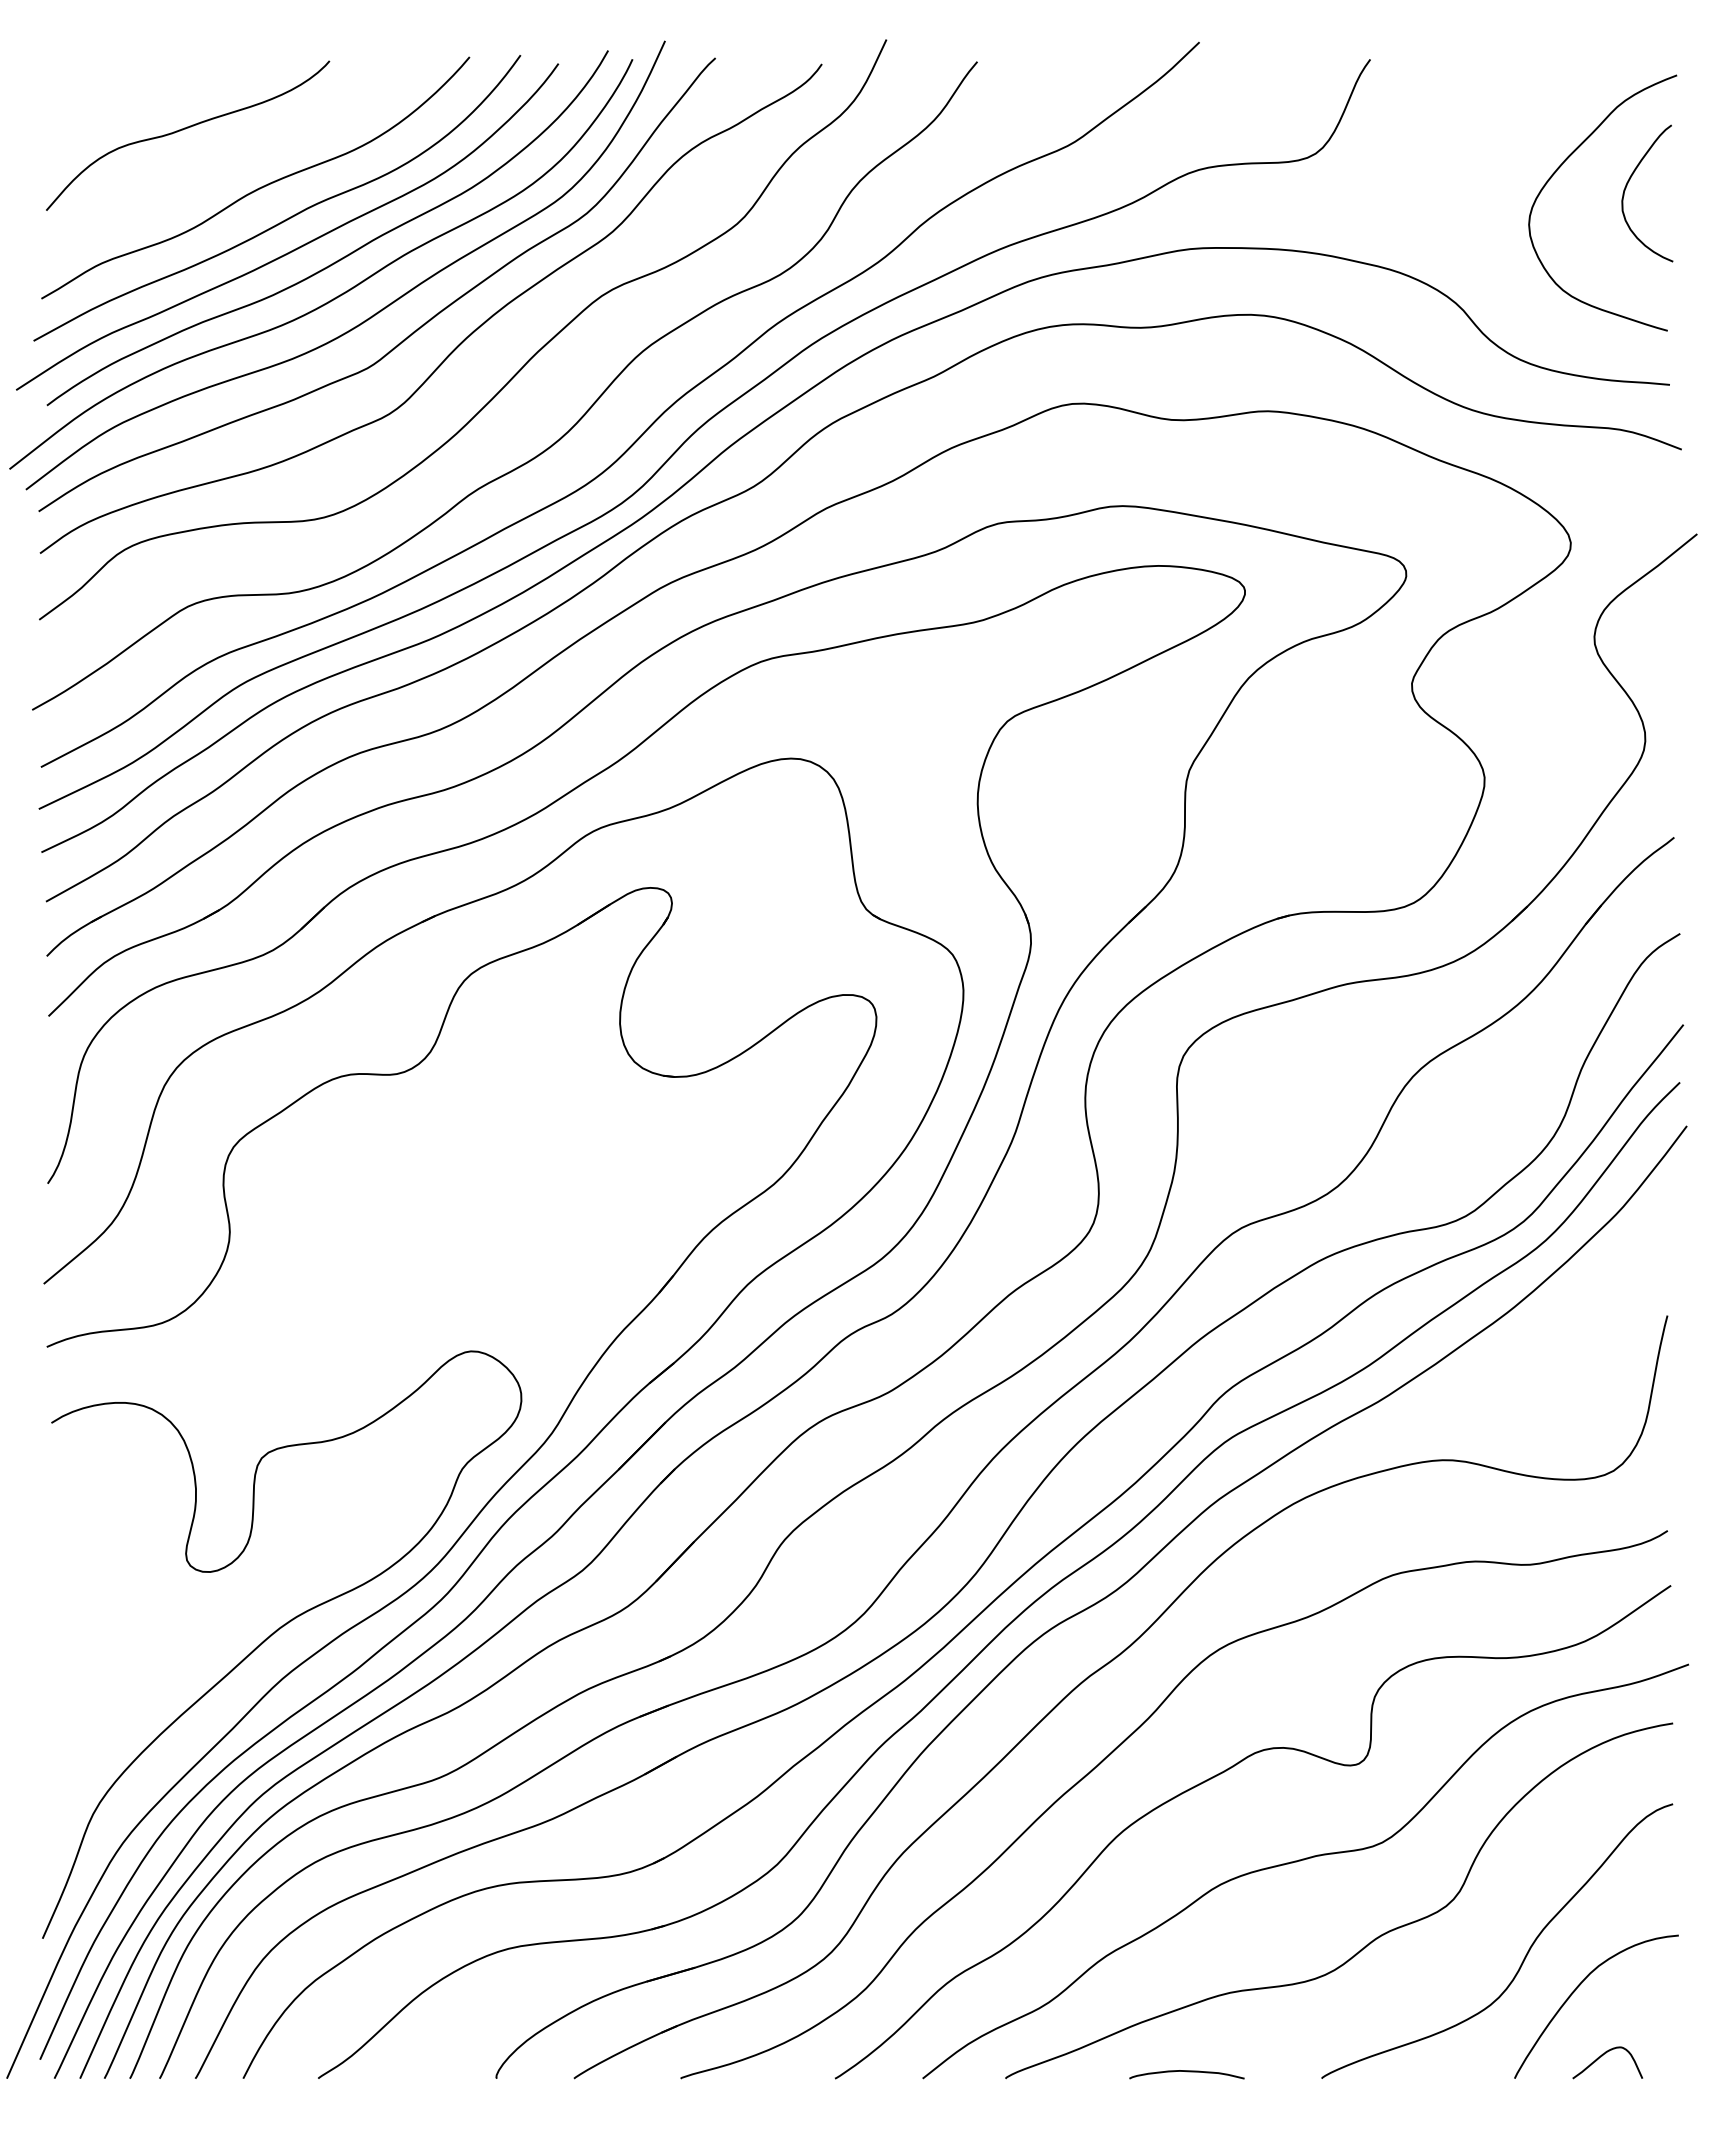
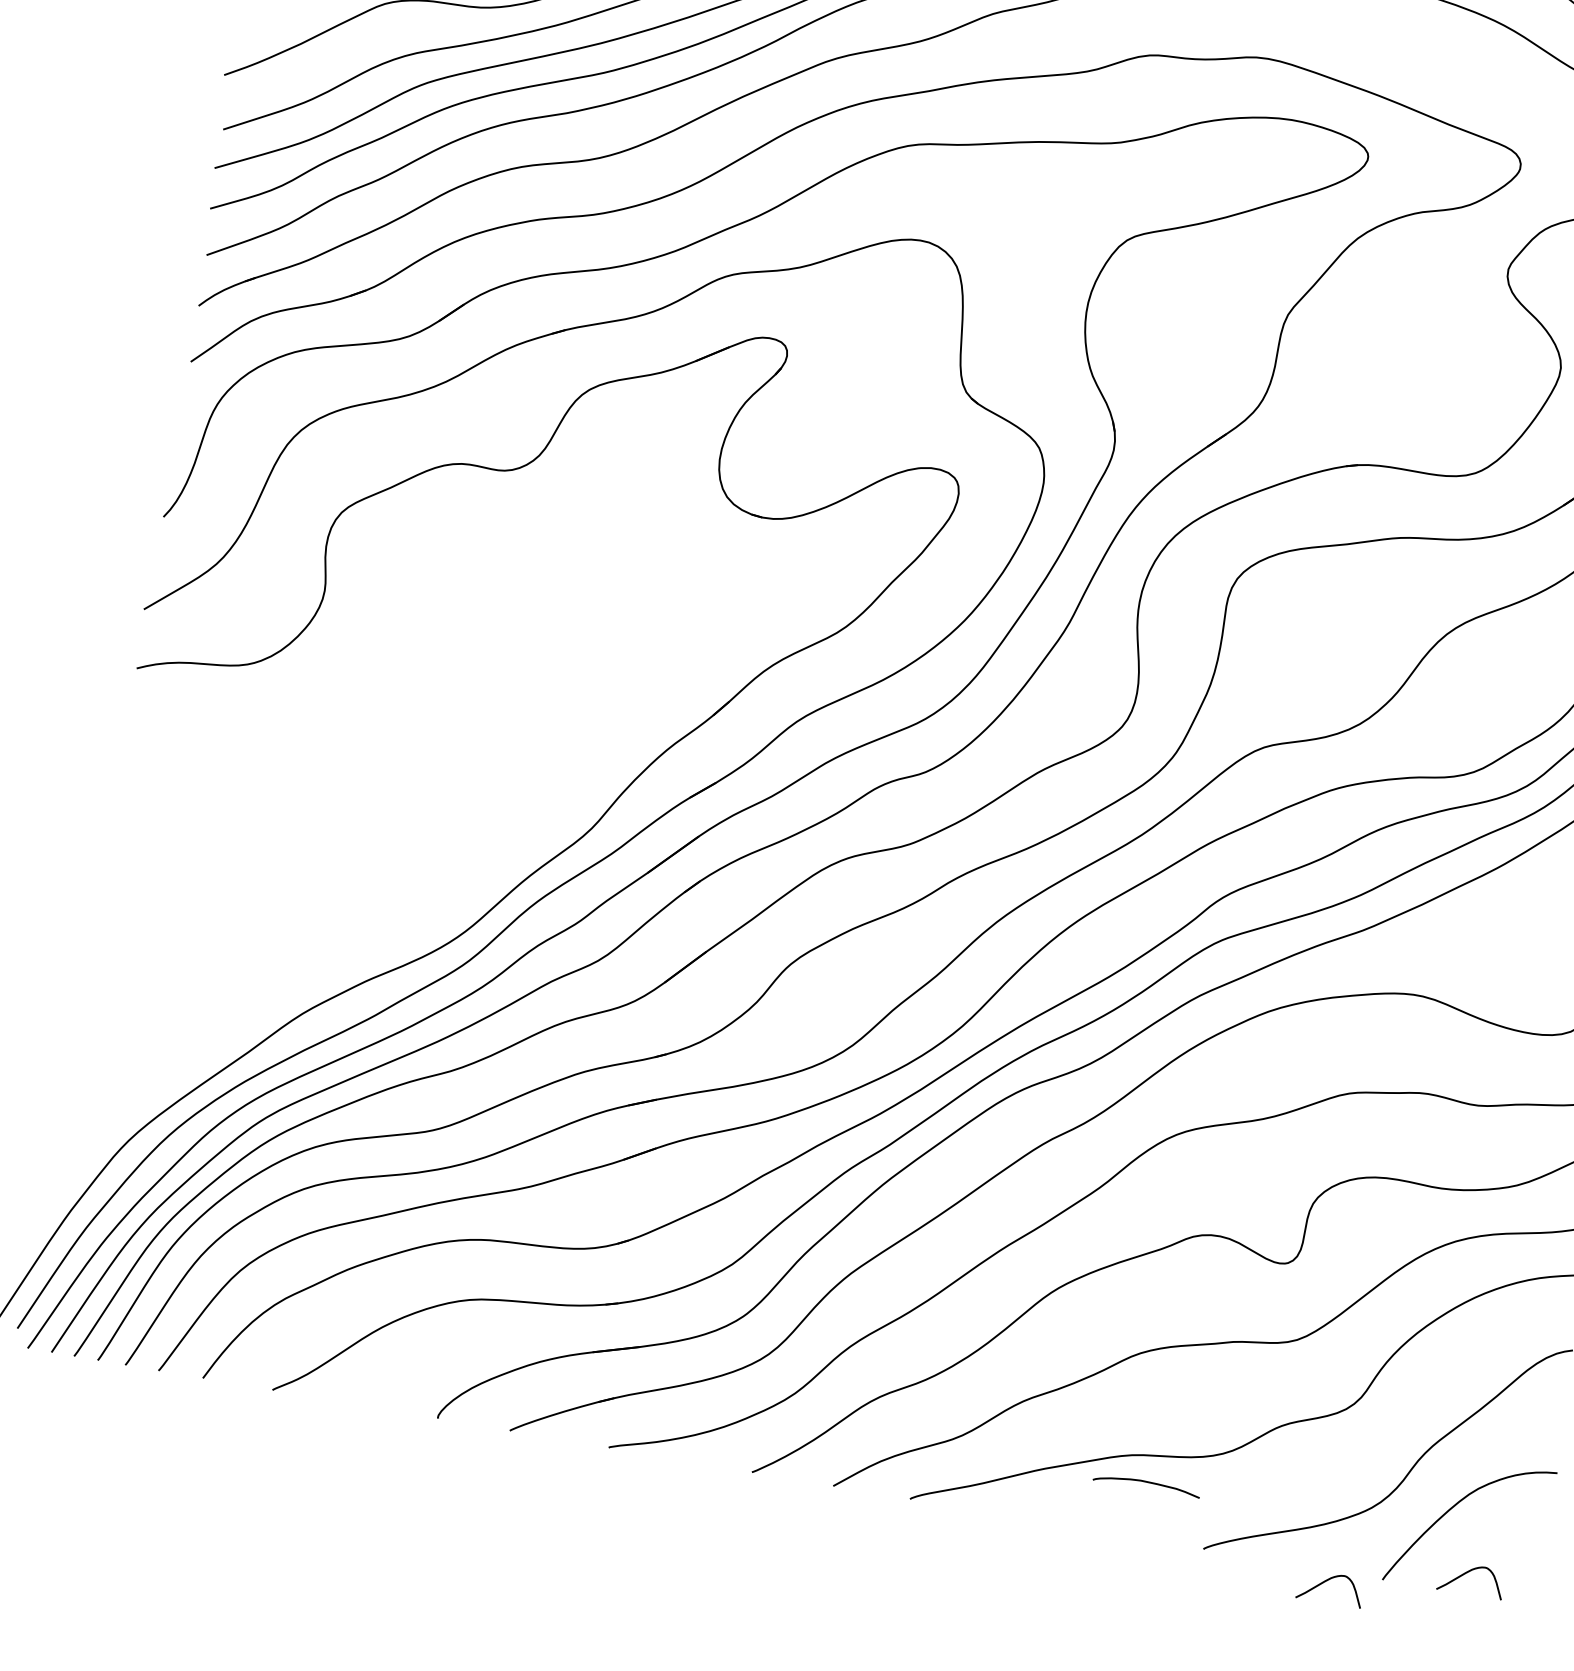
curve: (275, 1633) -> (303, 970), removed
curve: (1186, 2072) -> (1146, 1483), moved
curve: (1456, 2090) -> (1326, 1581), added

